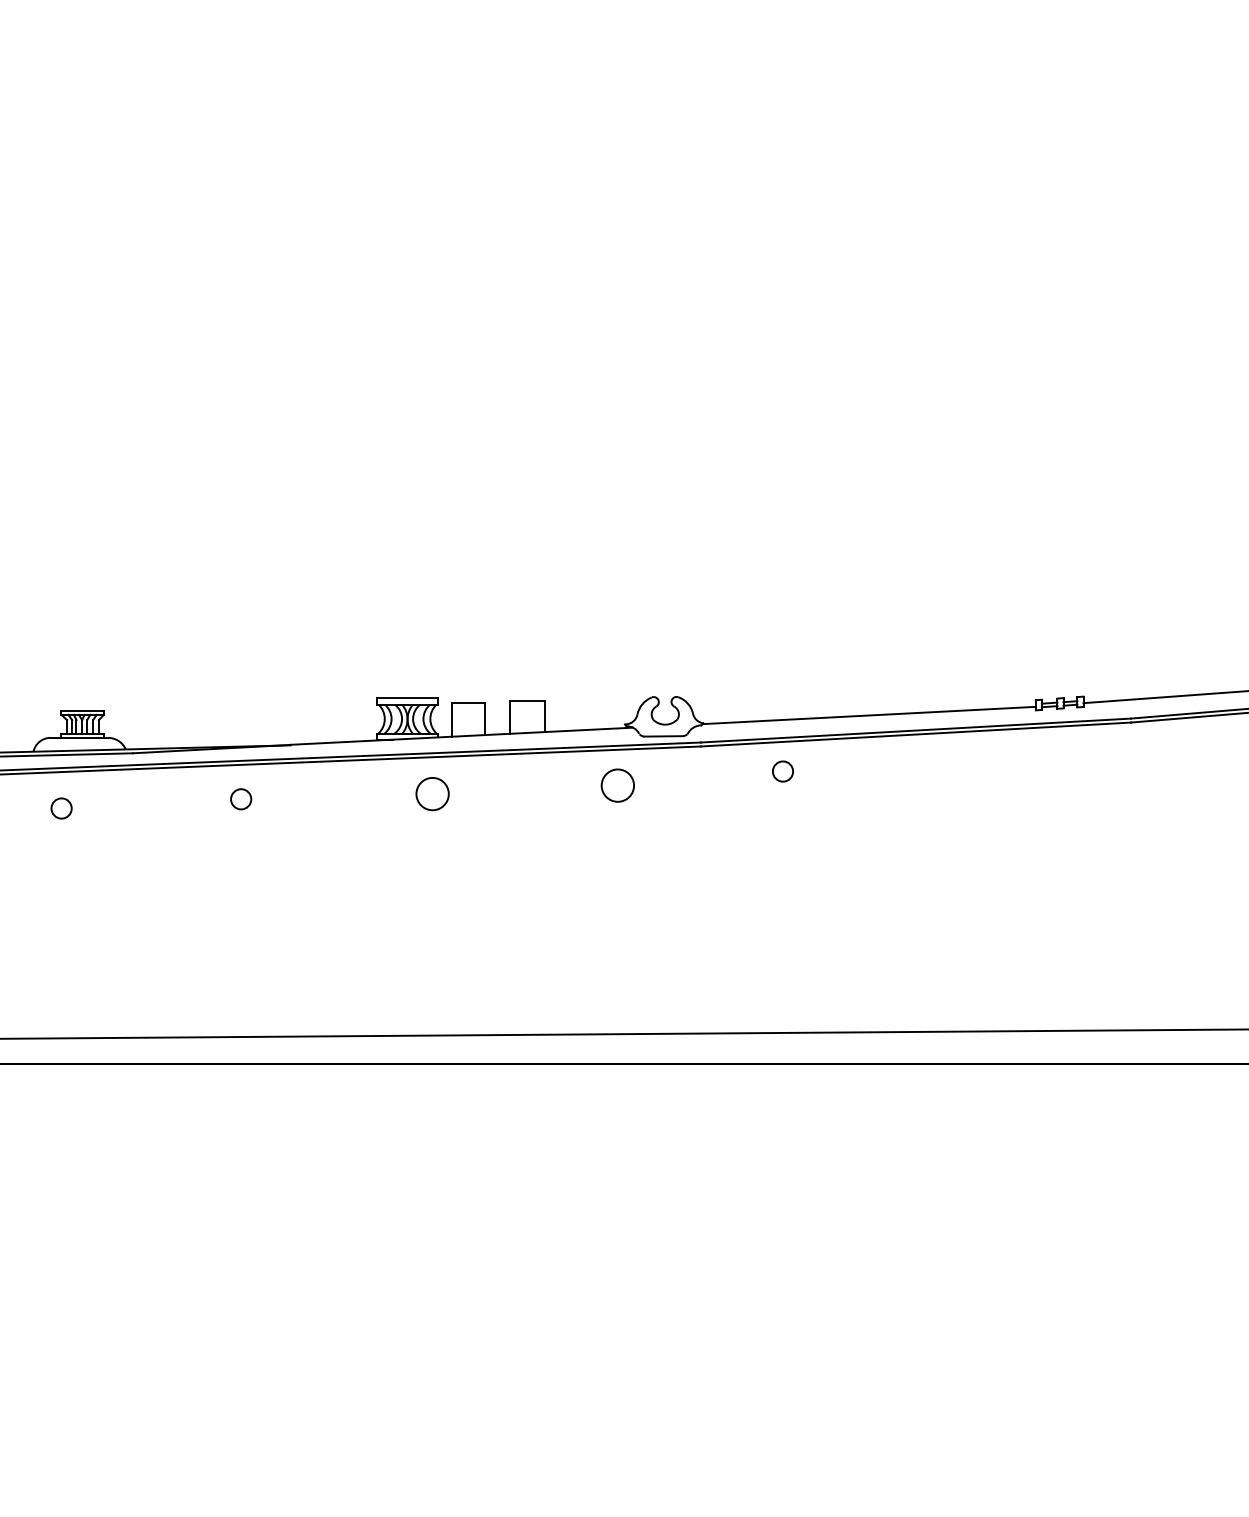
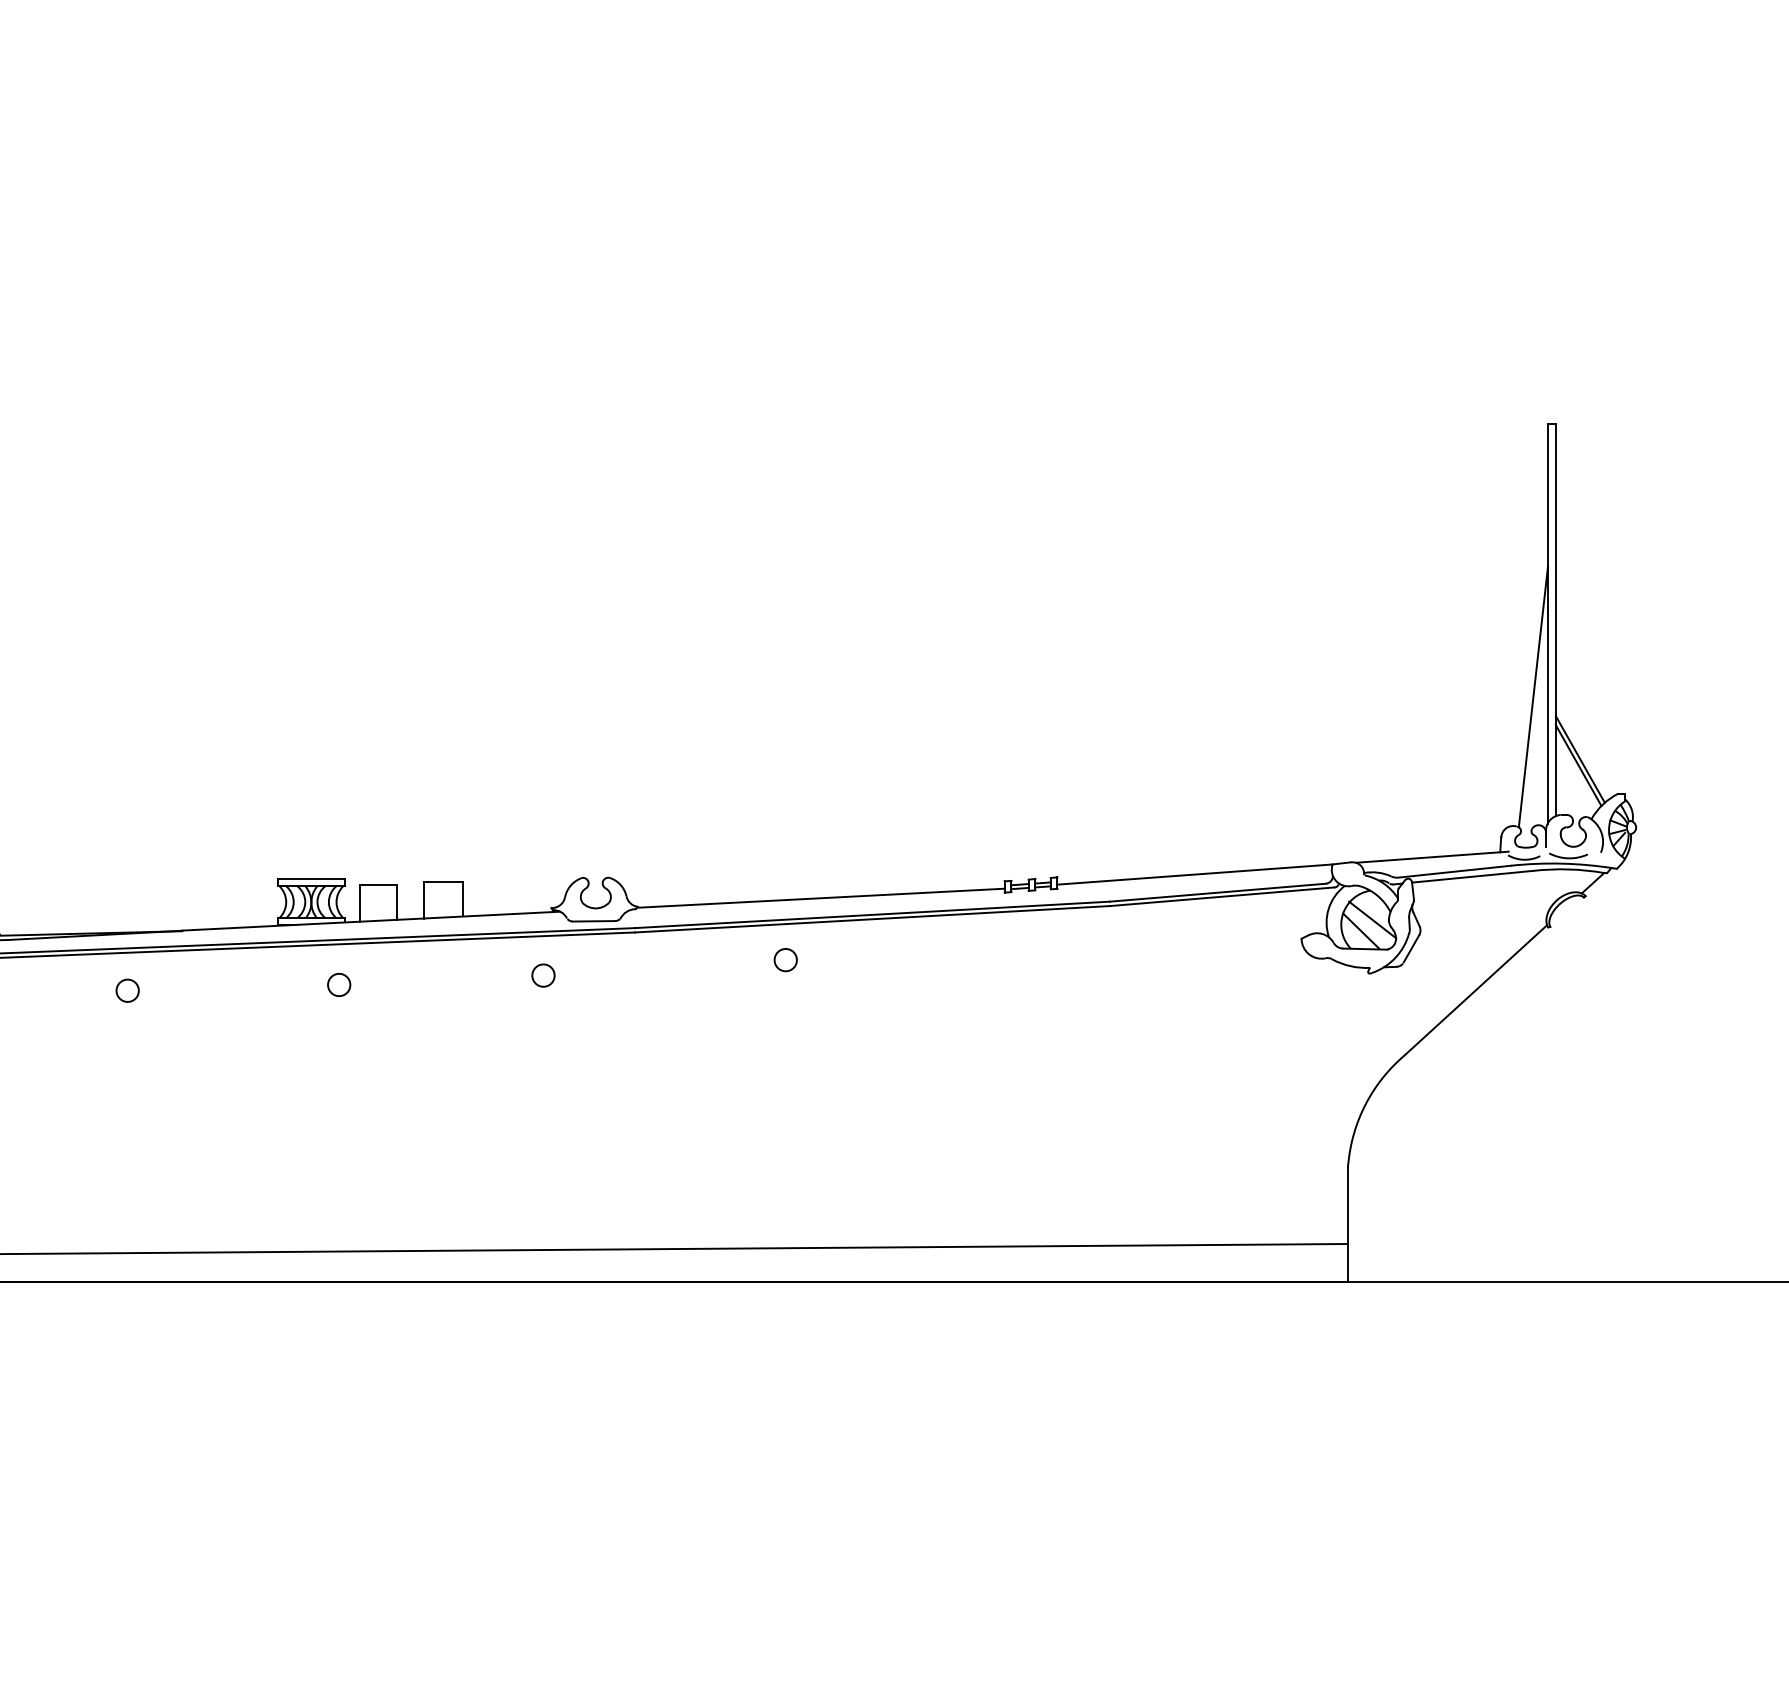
circle: (782, 771) -> (785, 960), moved
circle: (617, 785) -> (543, 975), size x0.62
circle: (433, 793) -> (339, 984), size x0.62

